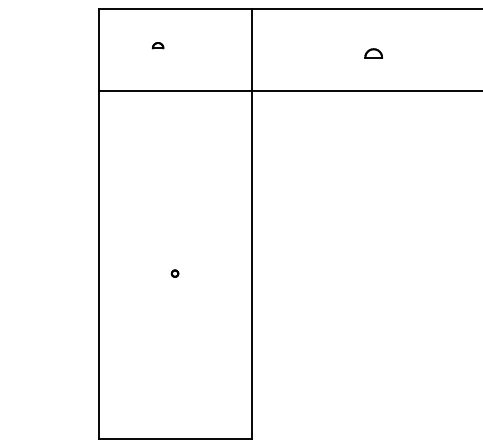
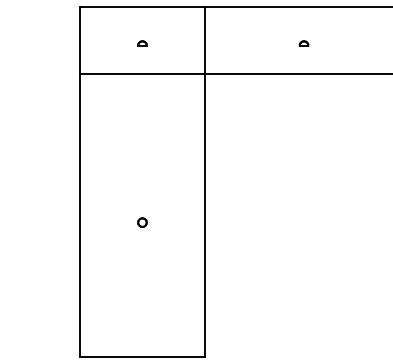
part: (158, 45) -> (142, 43), moved
part: (373, 53) -> (303, 43), size x0.62
part: (174, 273) -> (141, 222), size x1.67

